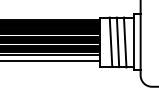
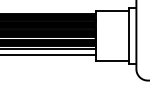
line: (110, 42) -> (106, 36), removed
line: (117, 42) -> (113, 36), removed
line: (124, 42) -> (120, 36), removed

